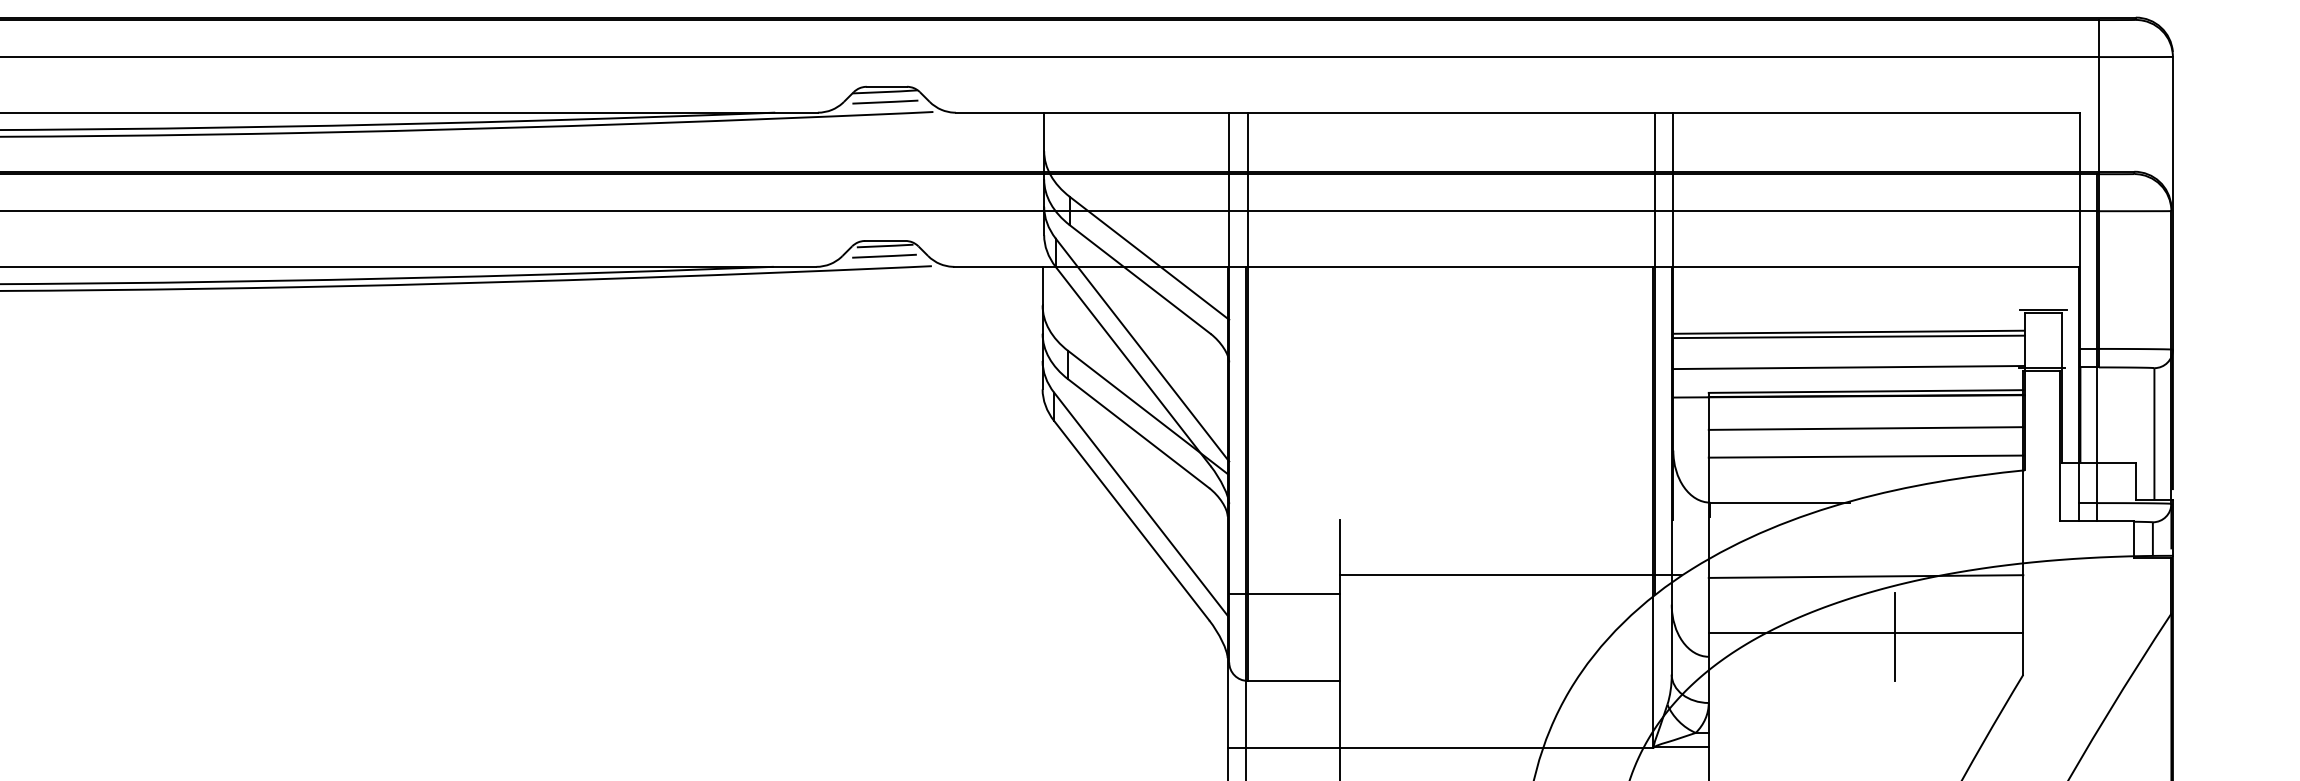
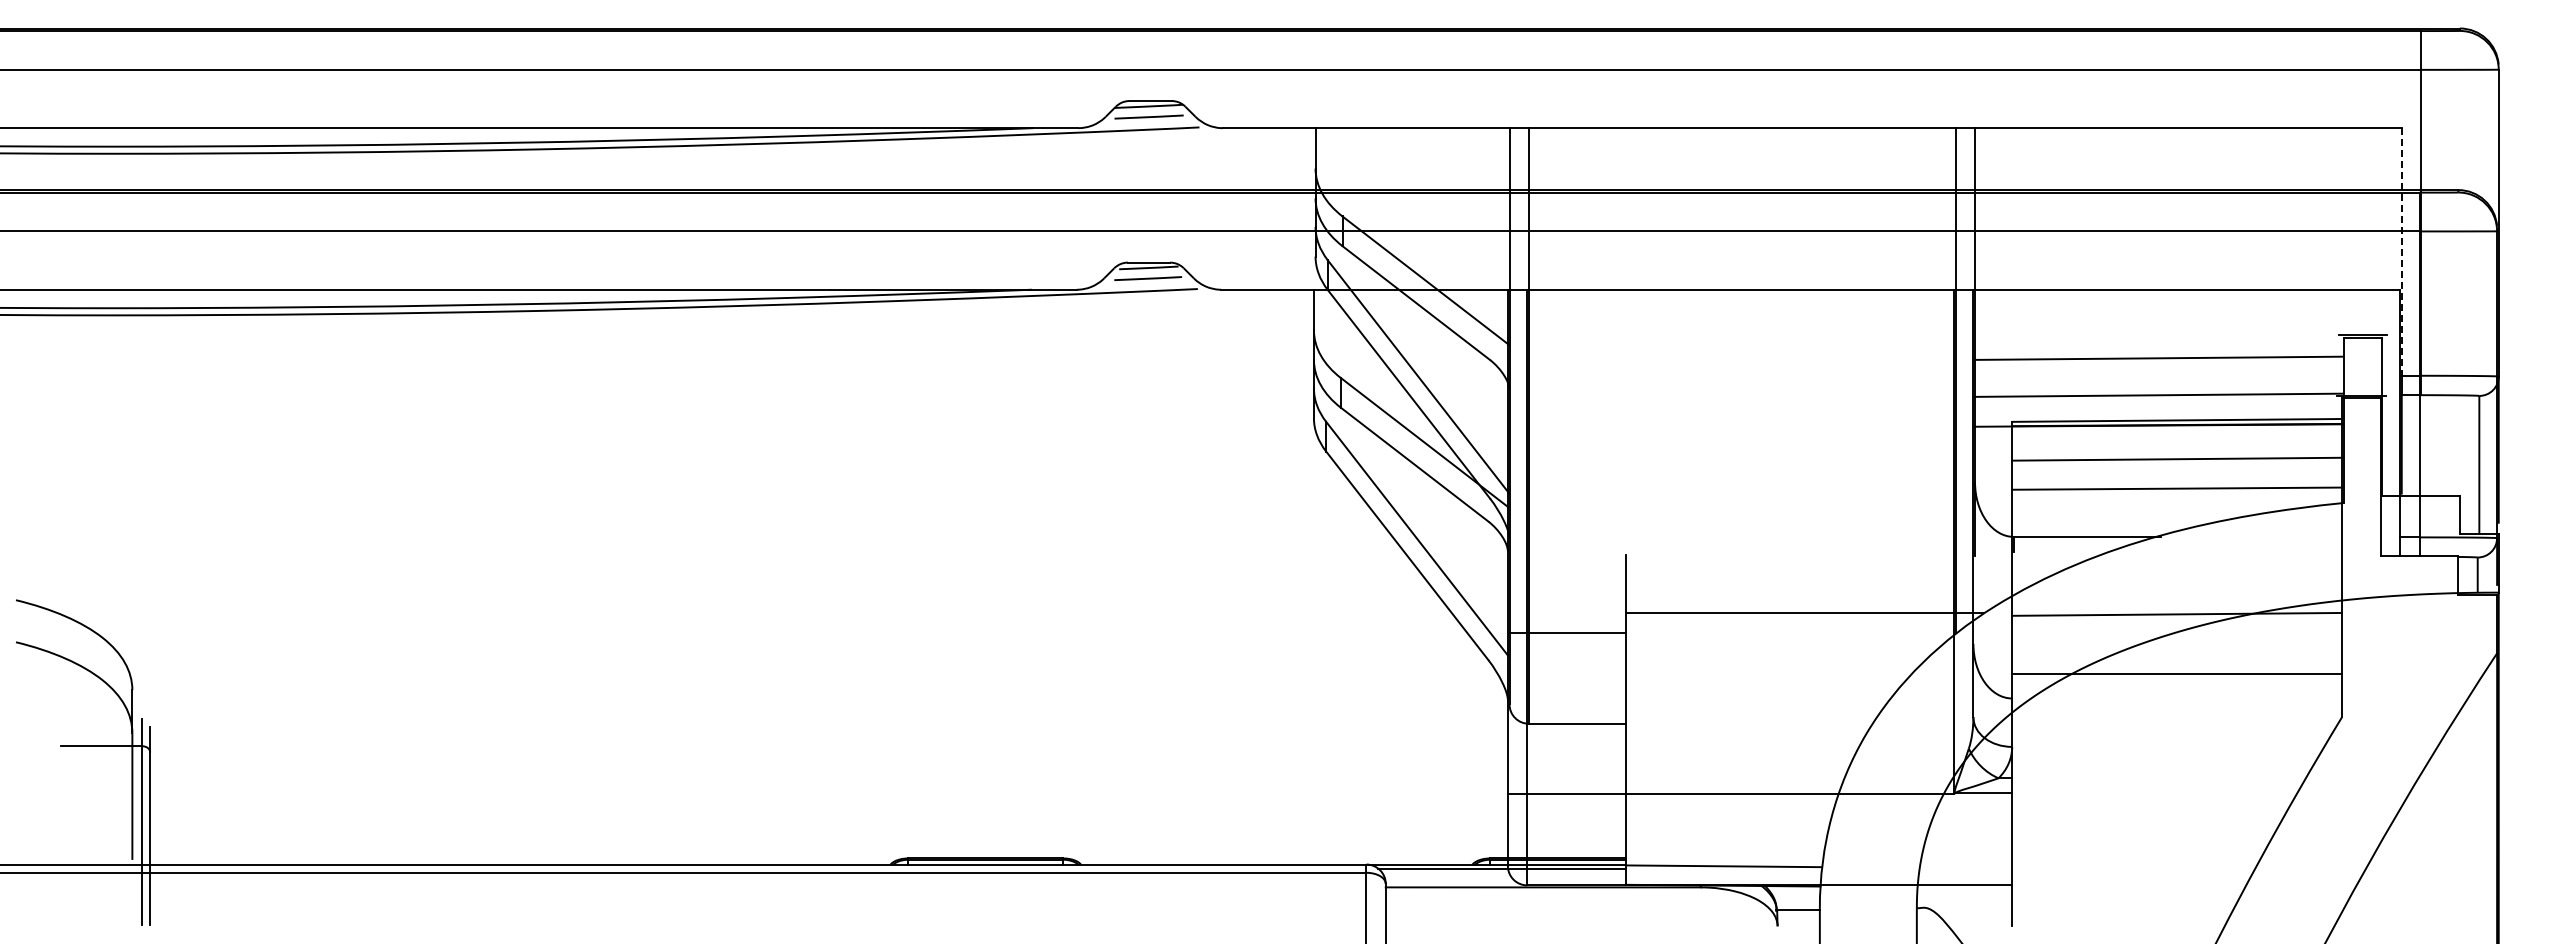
line: (2080, 230) -> (2401, 251), solid -> dashed
line: (1849, 336) -> (2159, 362), removed
line: (1895, 636) -> (2207, 677), removed

